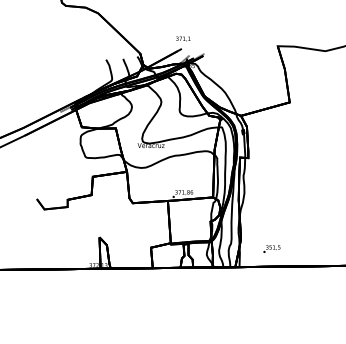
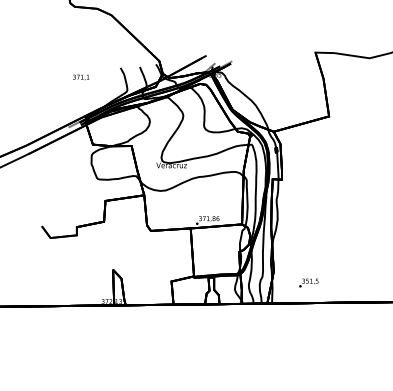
text: (183, 39) -> (81, 77), moved

